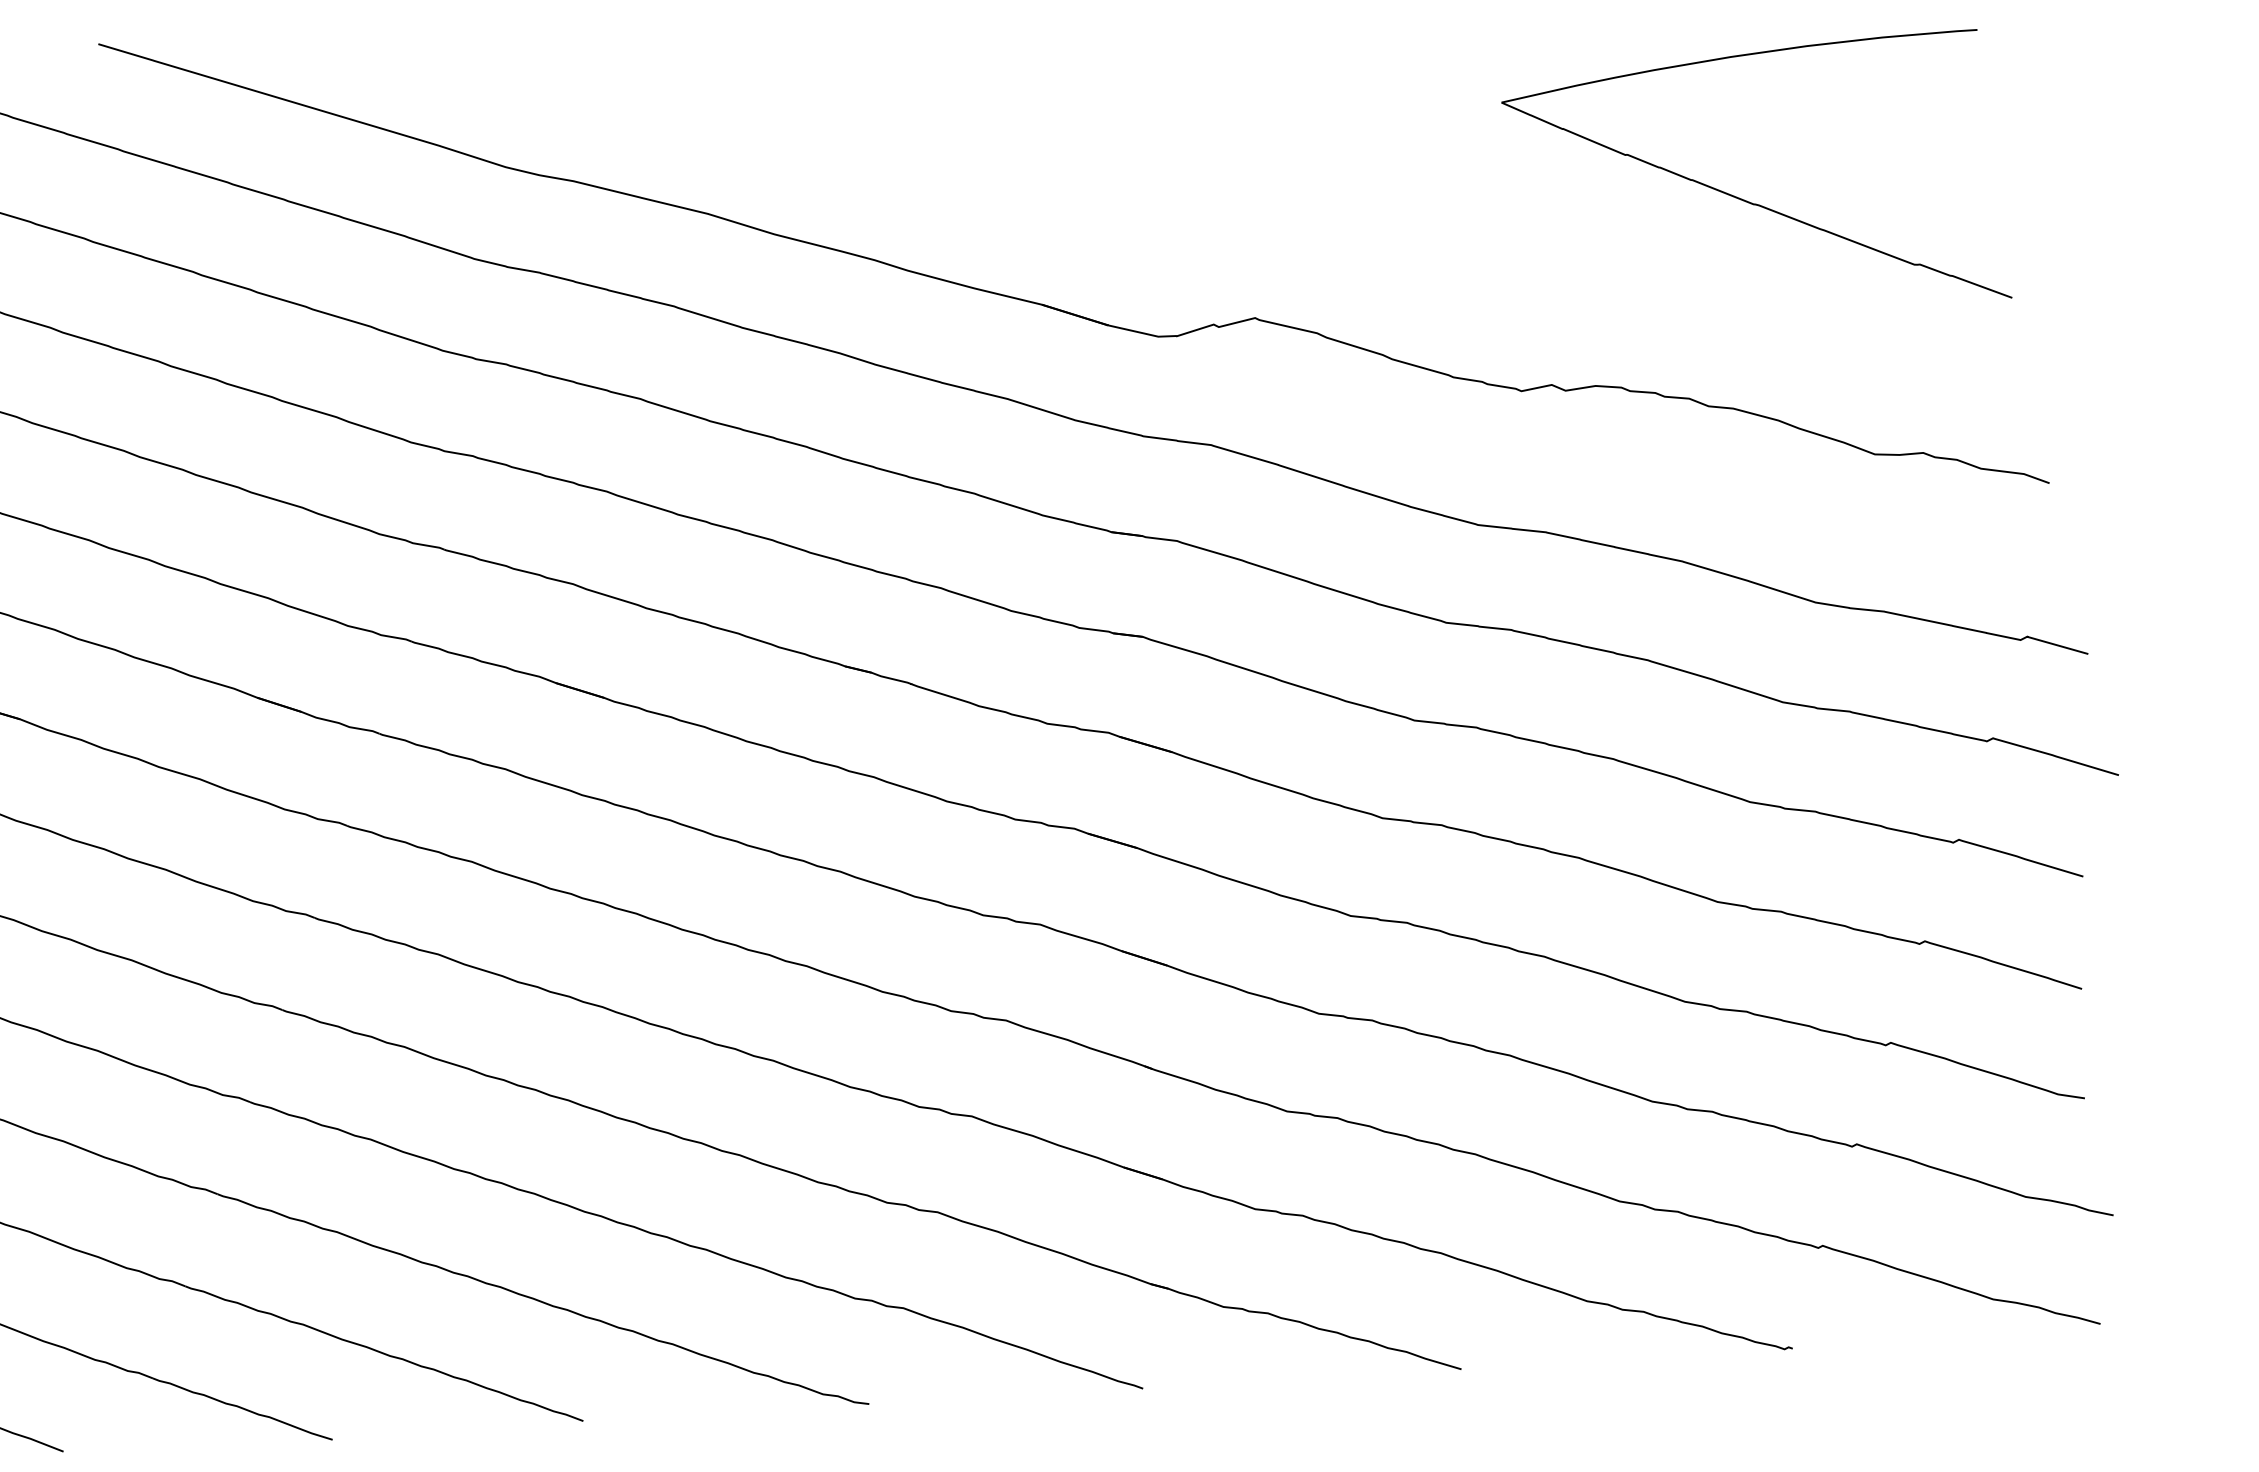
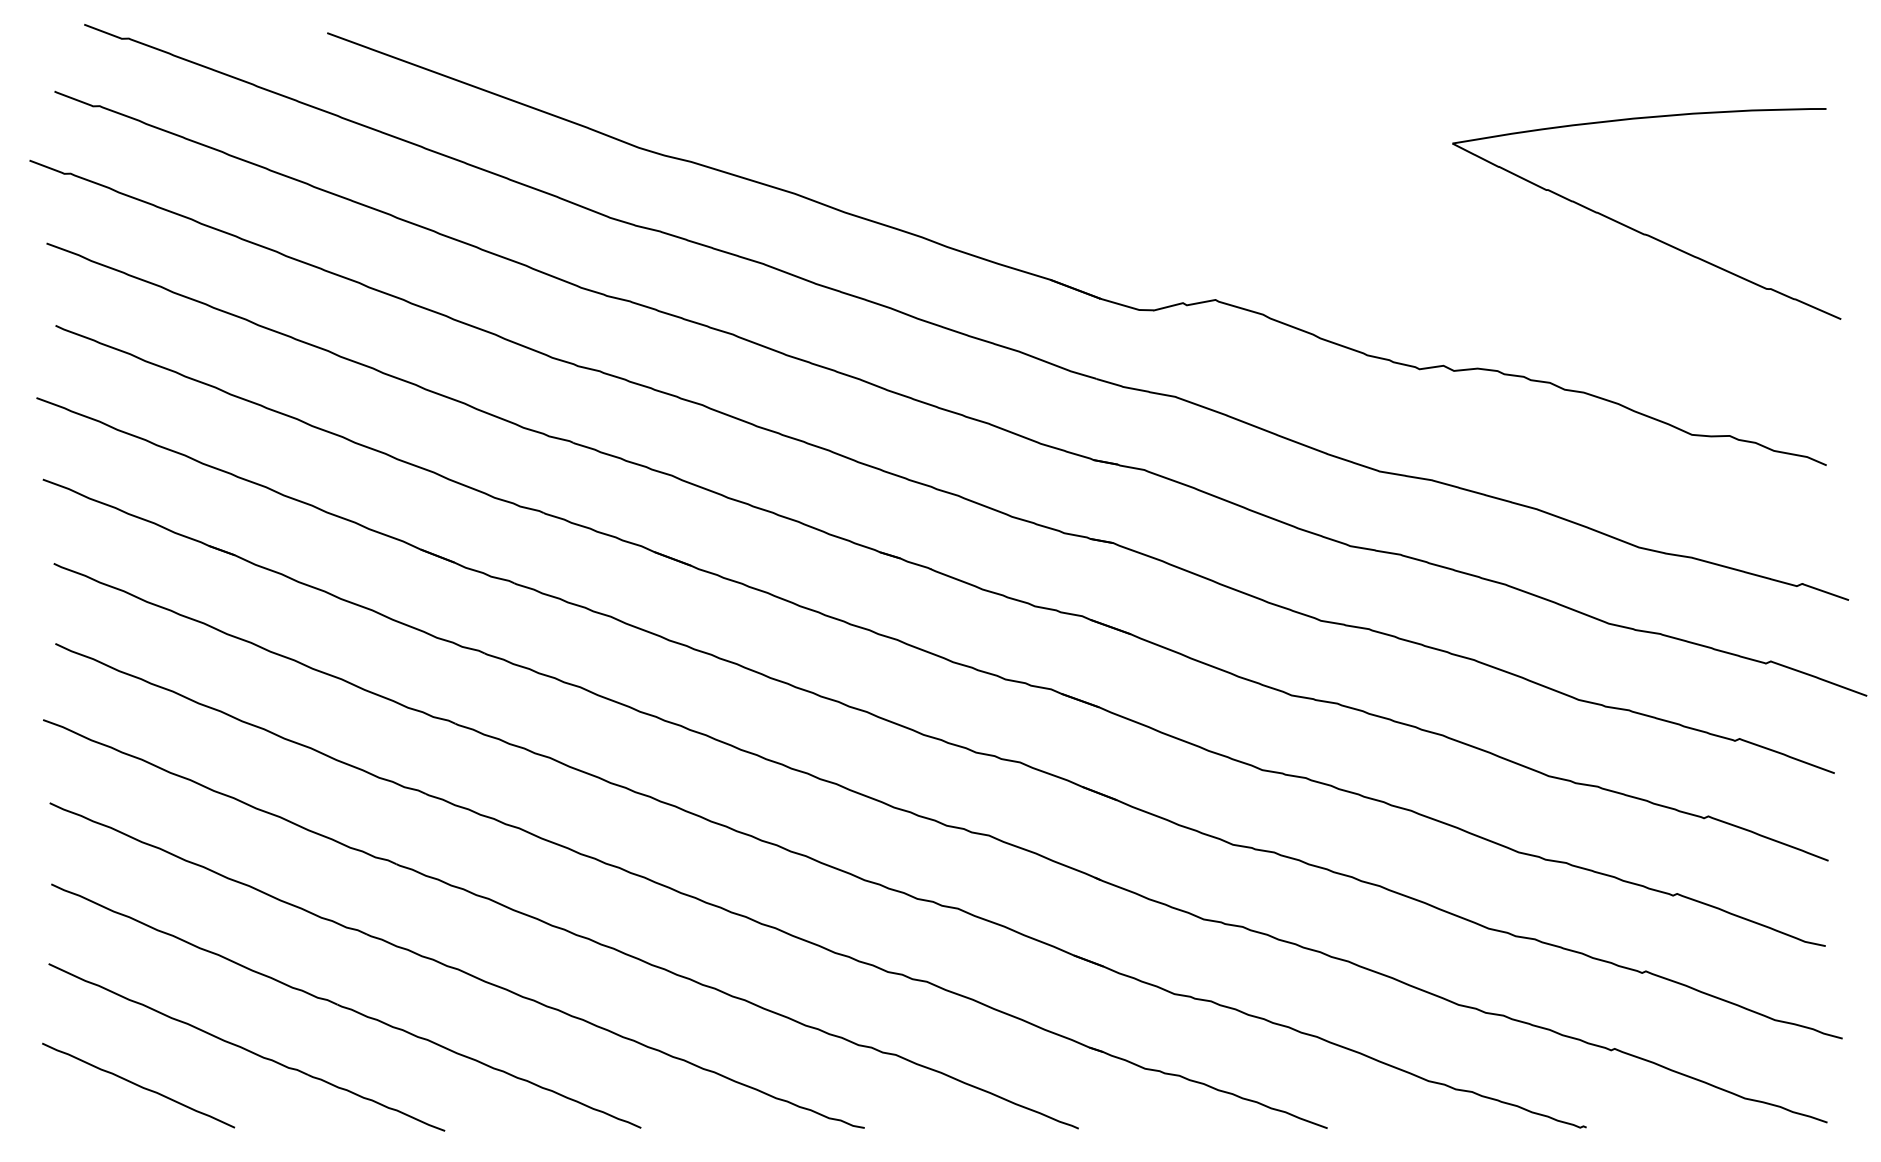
part: (1746, 199) -> (1638, 230), moved

